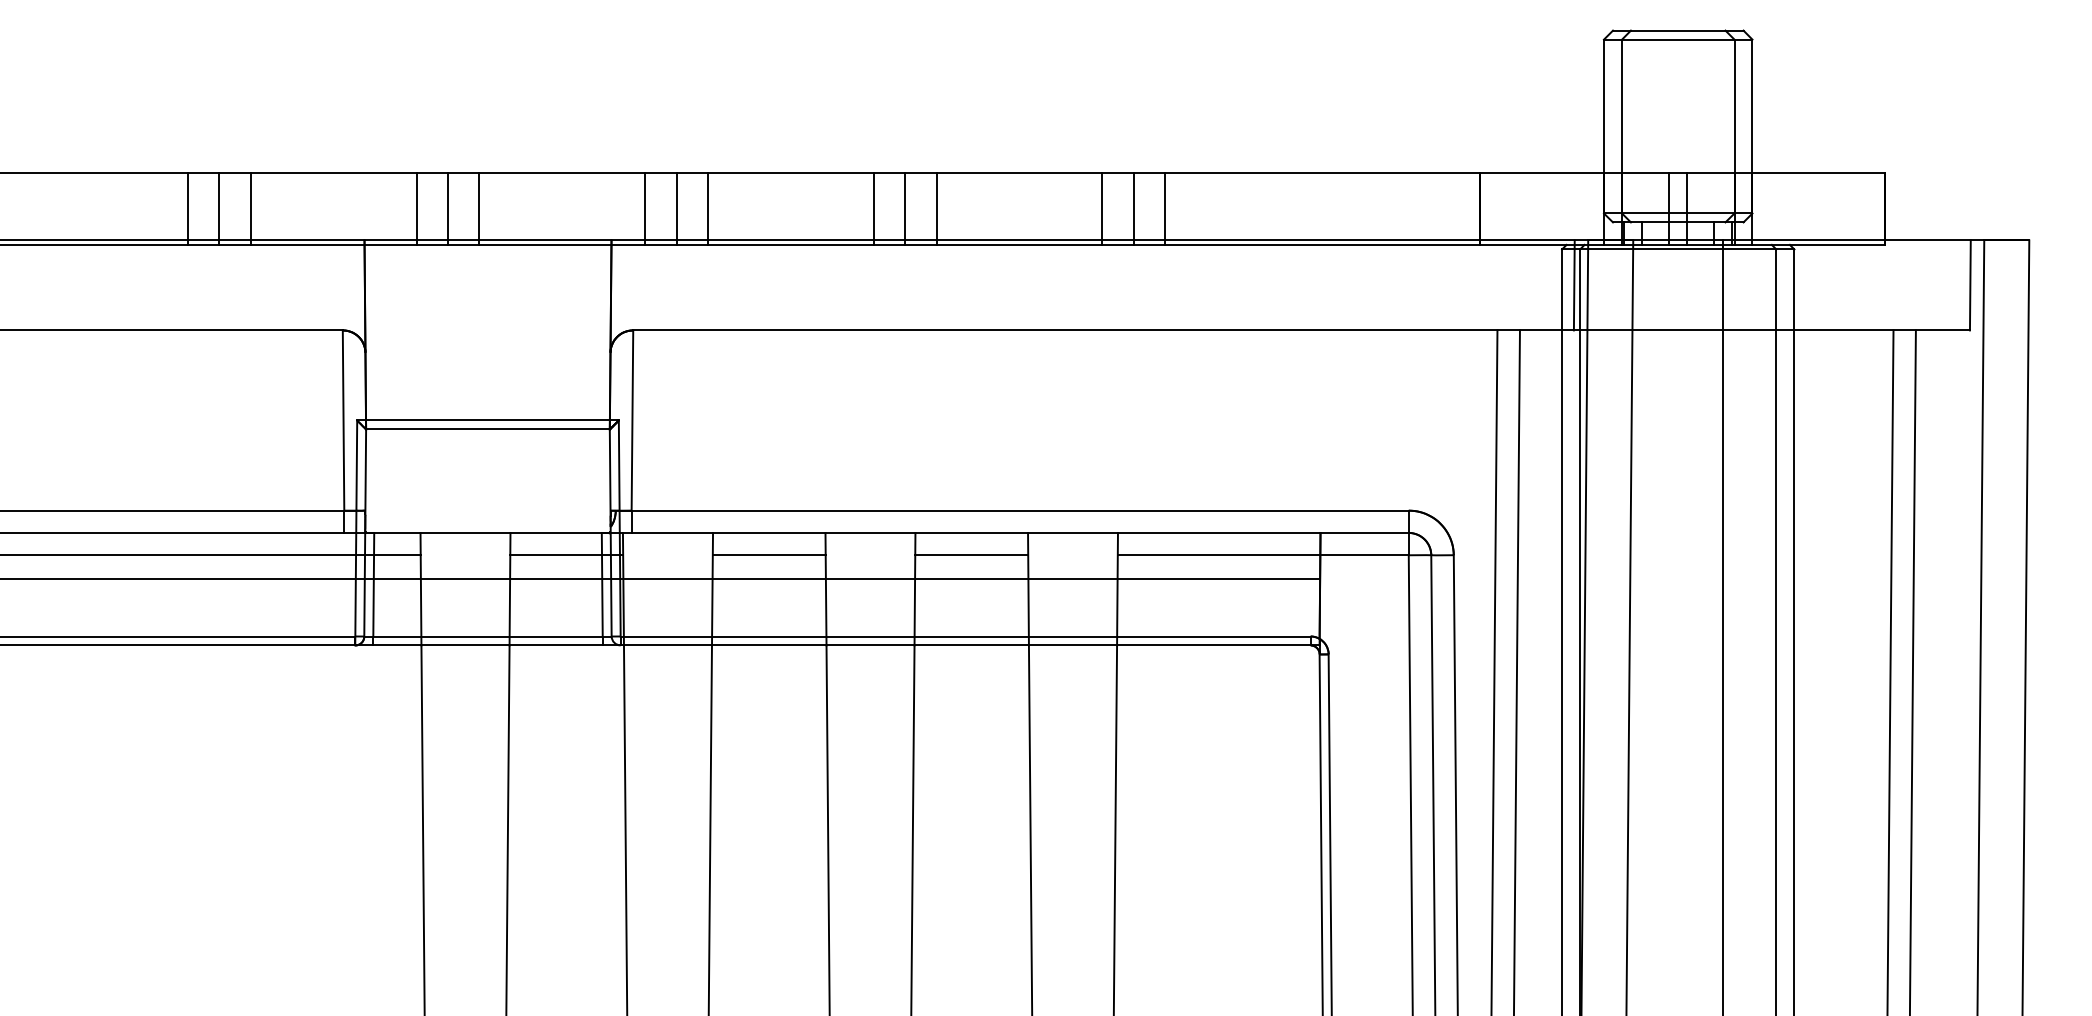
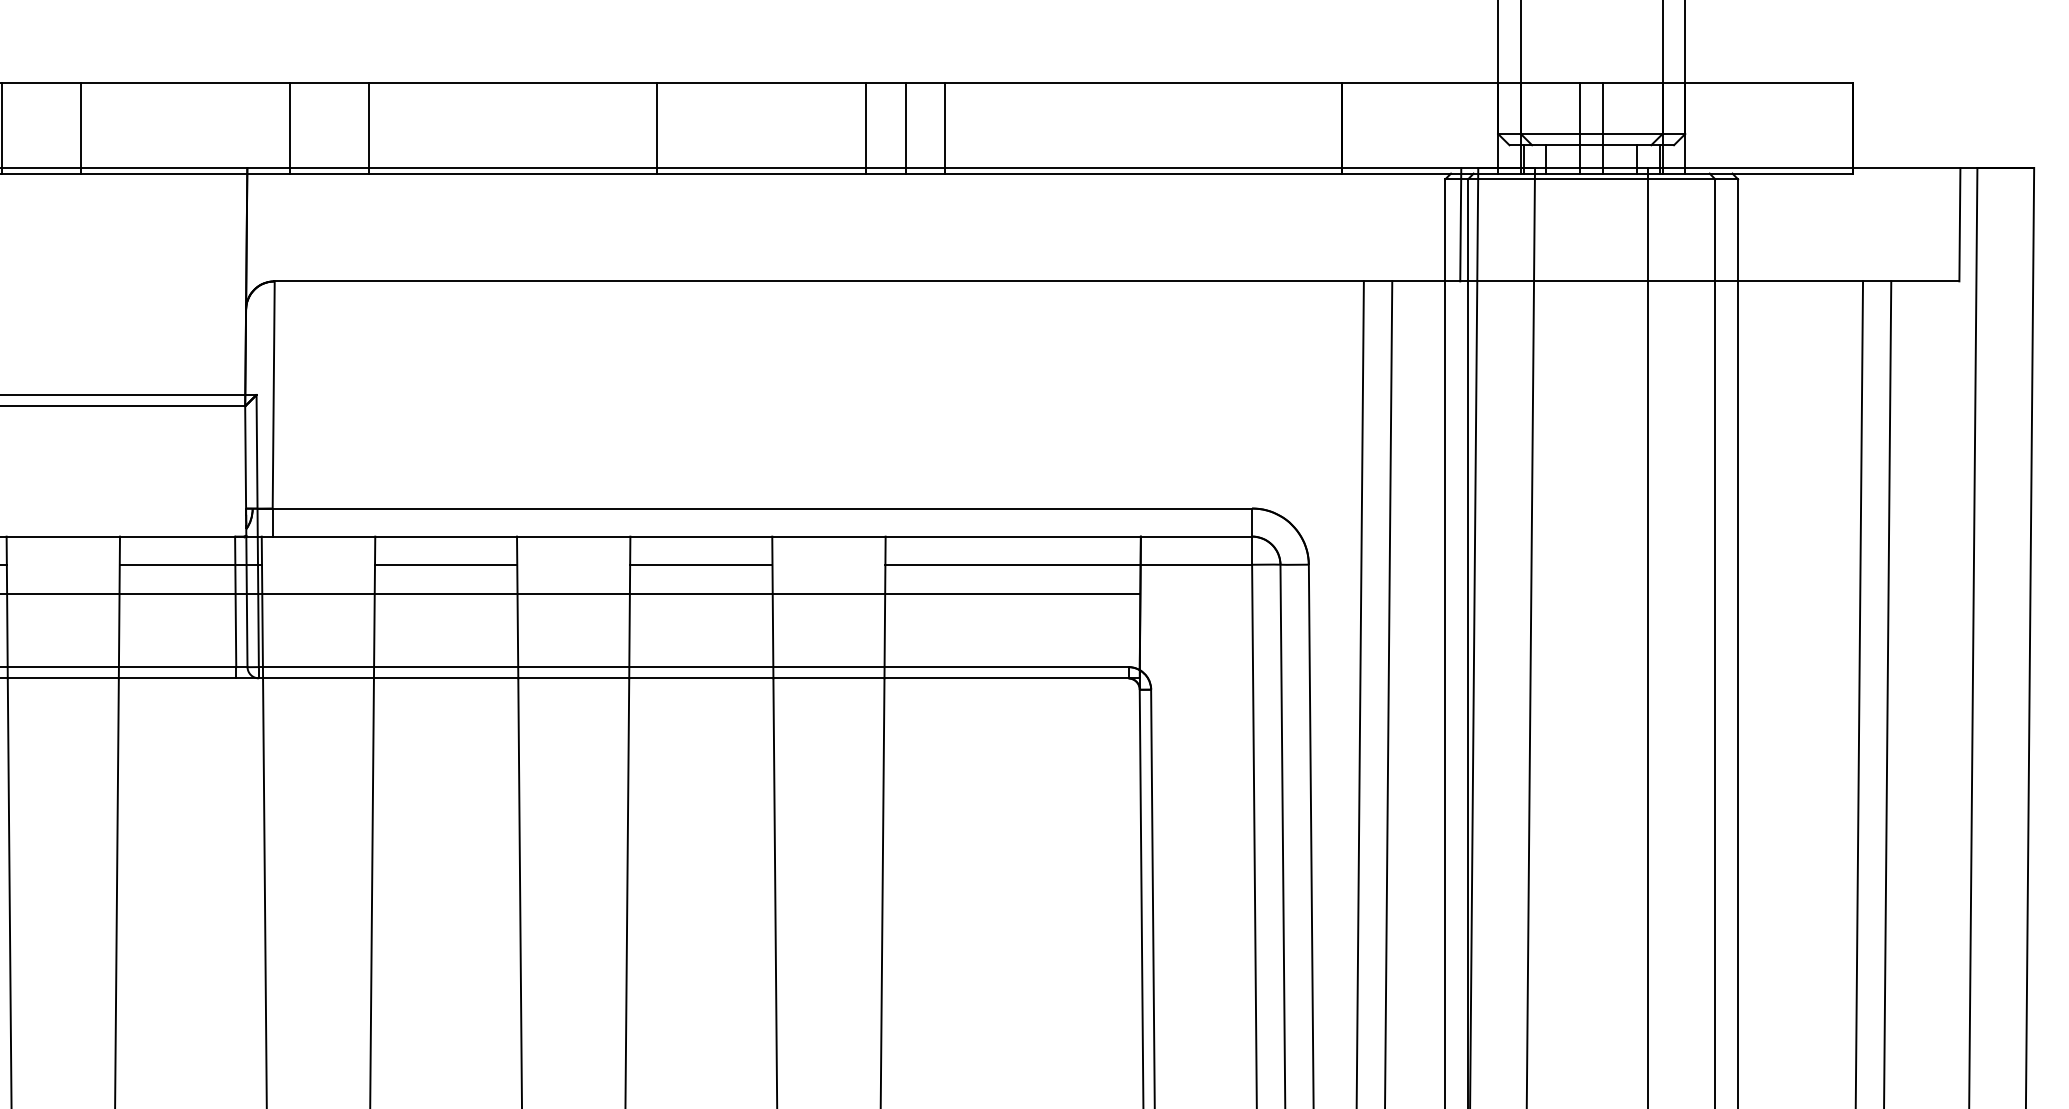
line: (447, 208) -> (40, 127), removed
line: (676, 208) -> (329, 127), removed
line: (873, 208) -> (577, 127), removed
line: (905, 208) -> (617, 127), removed

